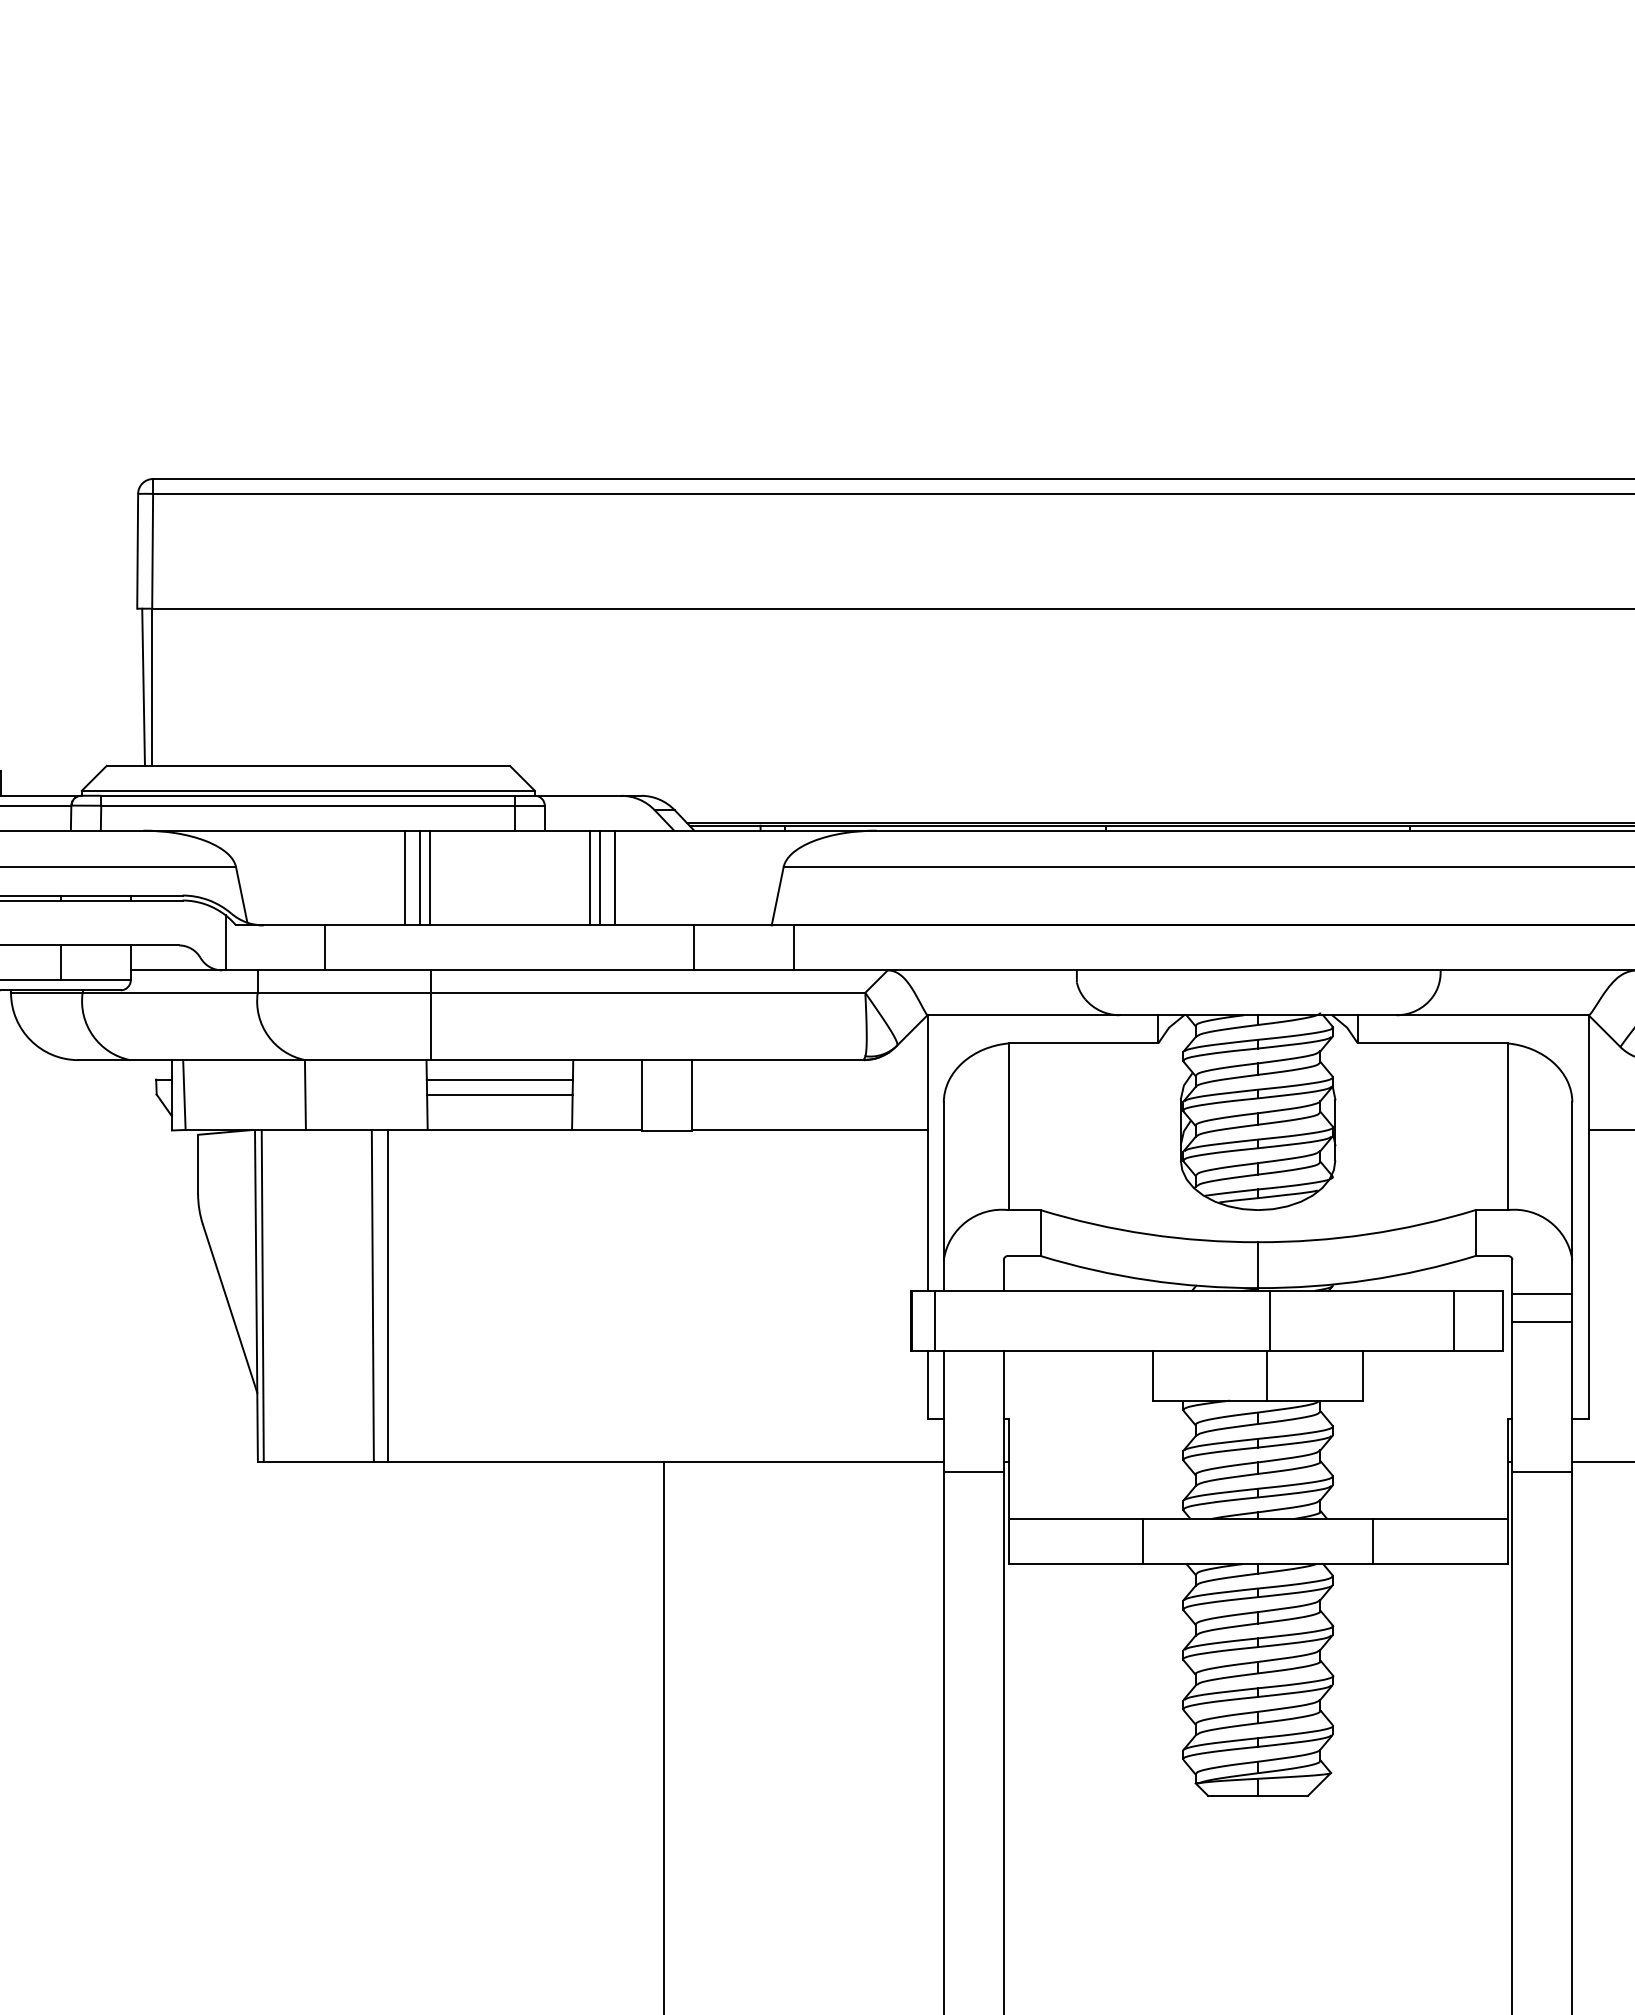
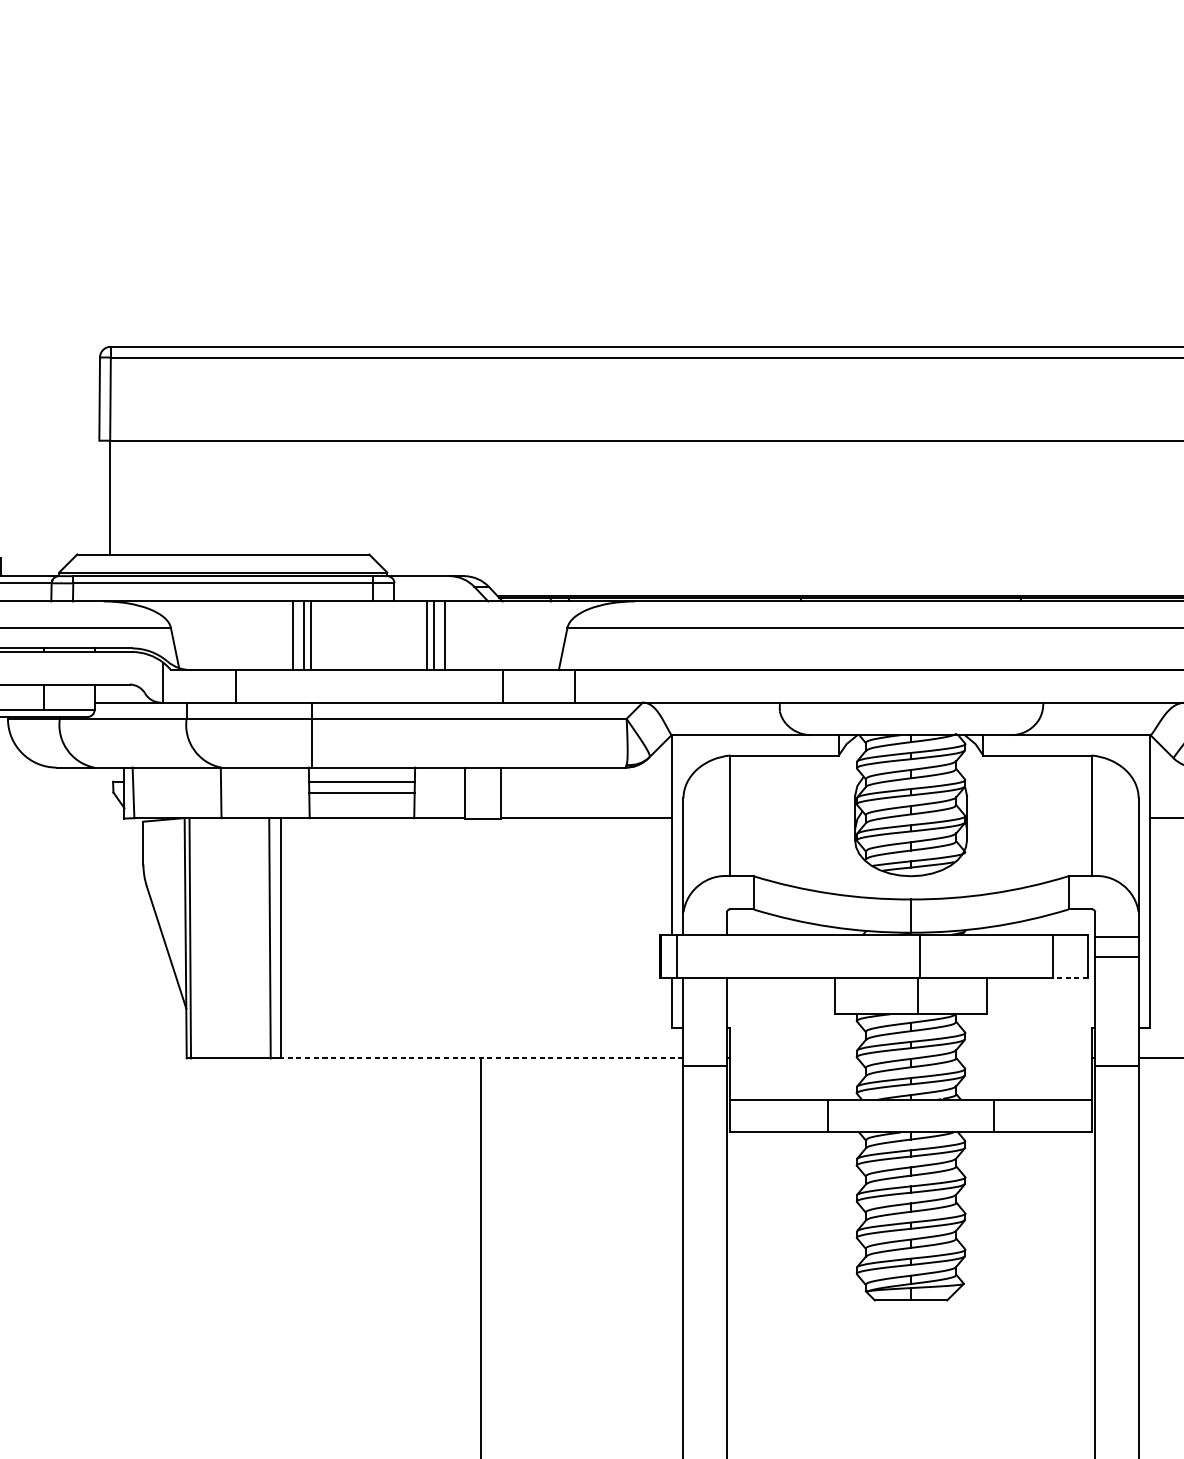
line: (143, 686) -> (103, 497), removed
line: (1478, 1350) -> (1070, 977), solid -> dashed
line: (665, 1461) -> (481, 1058), solid -> dashed

